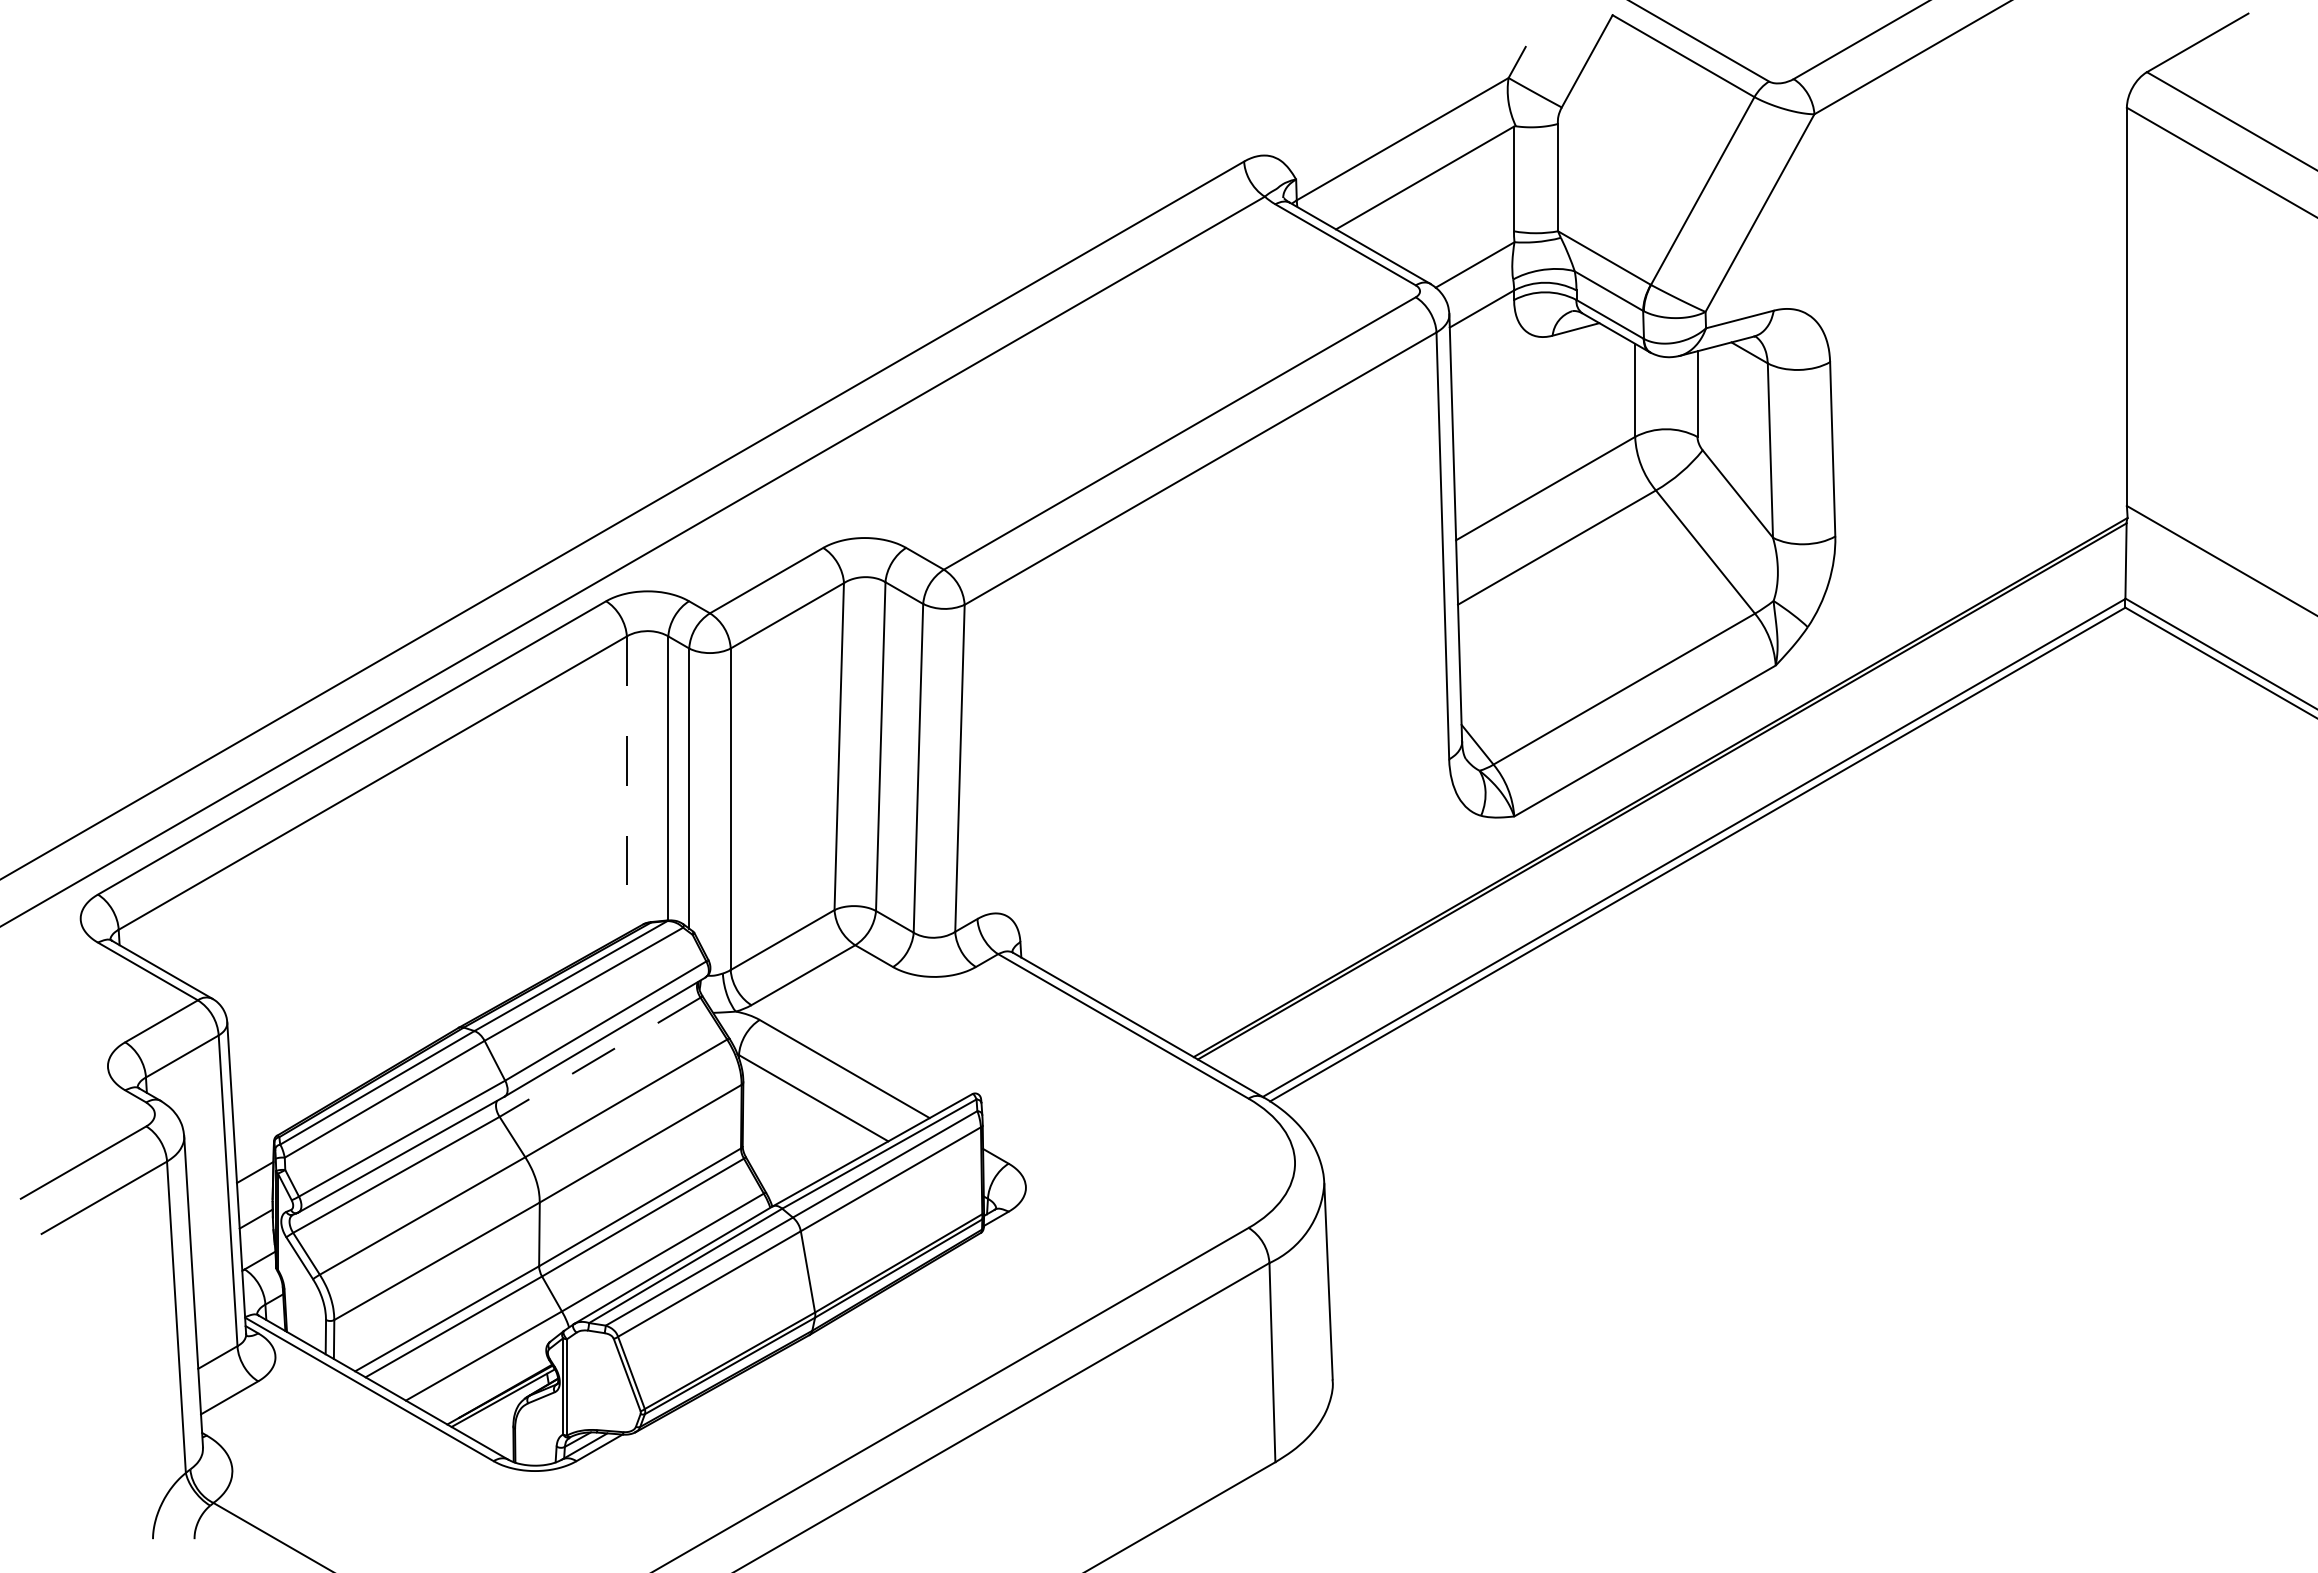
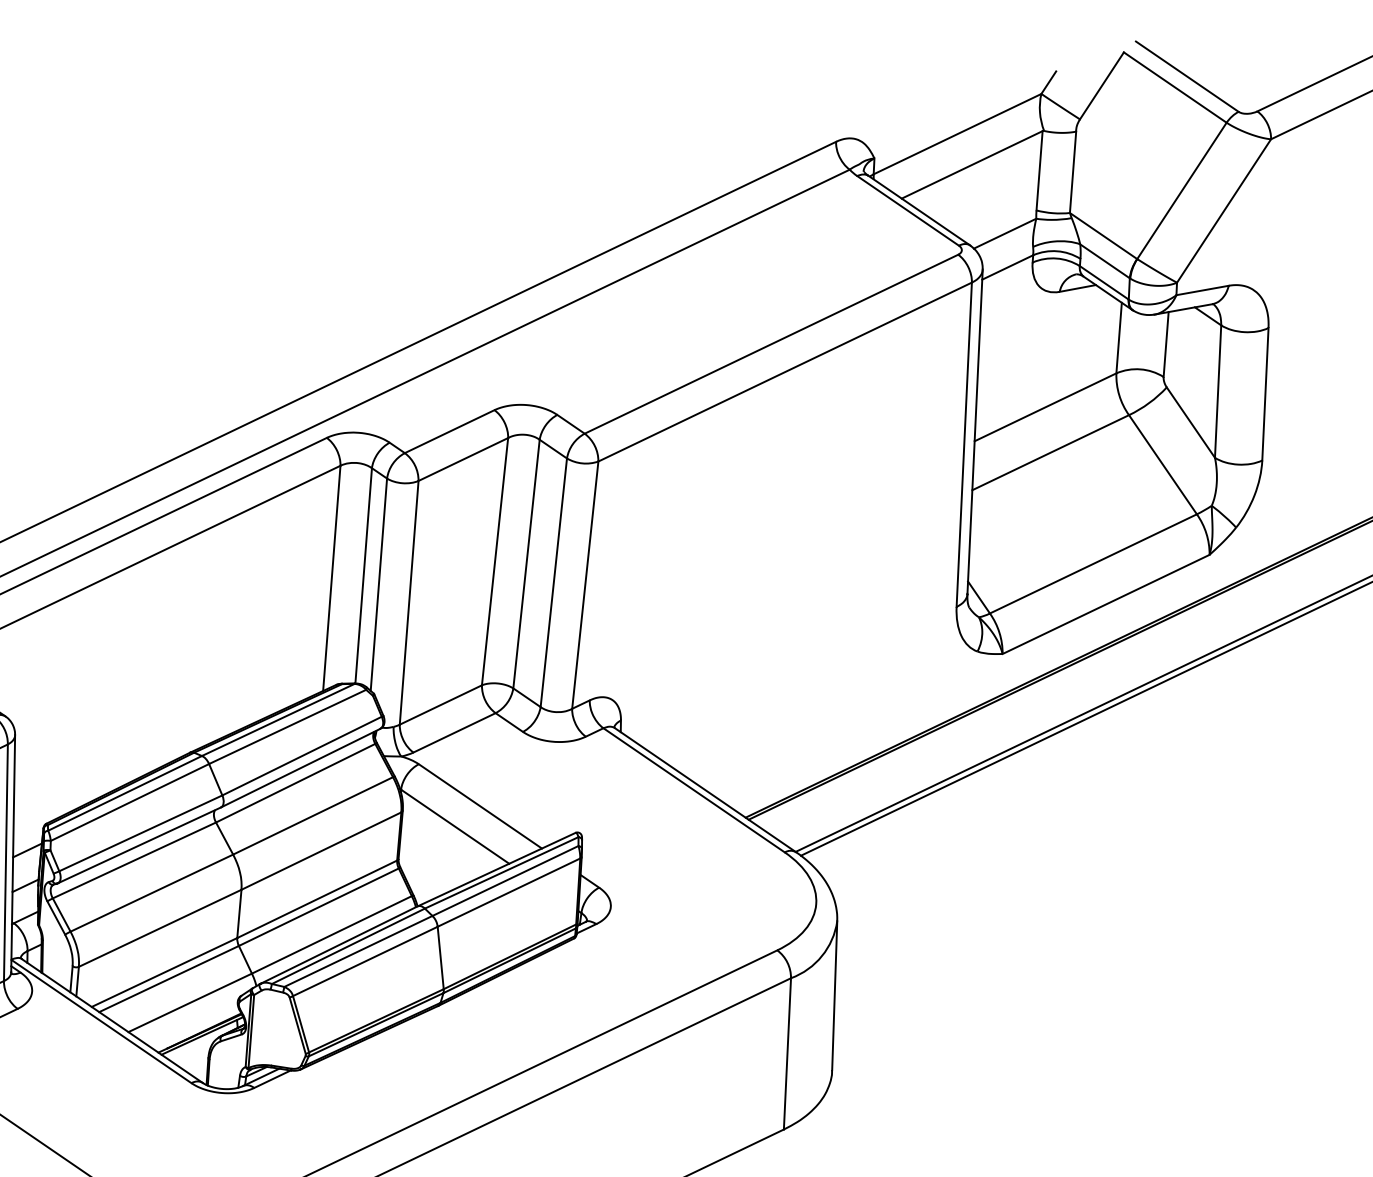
line: (626, 785) -> (331, 578), dashed -> solid
line: (600, 1057) -> (295, 783), dashed -> solid

